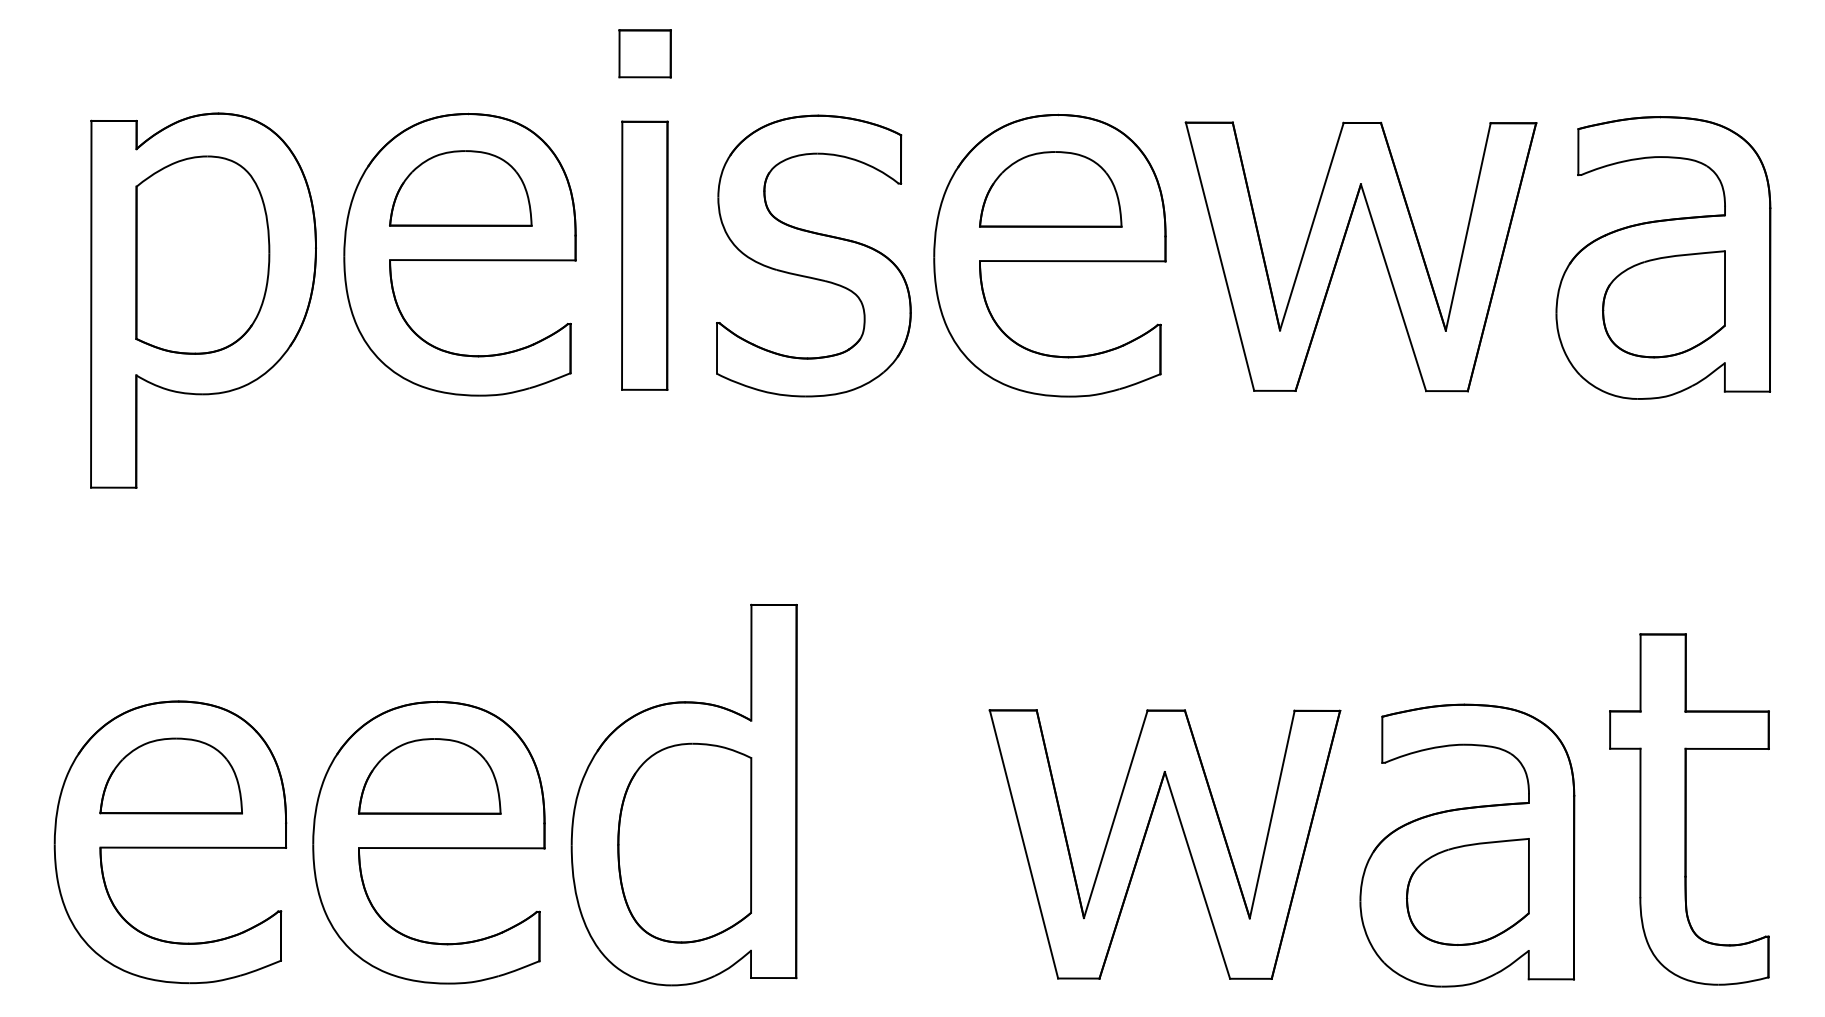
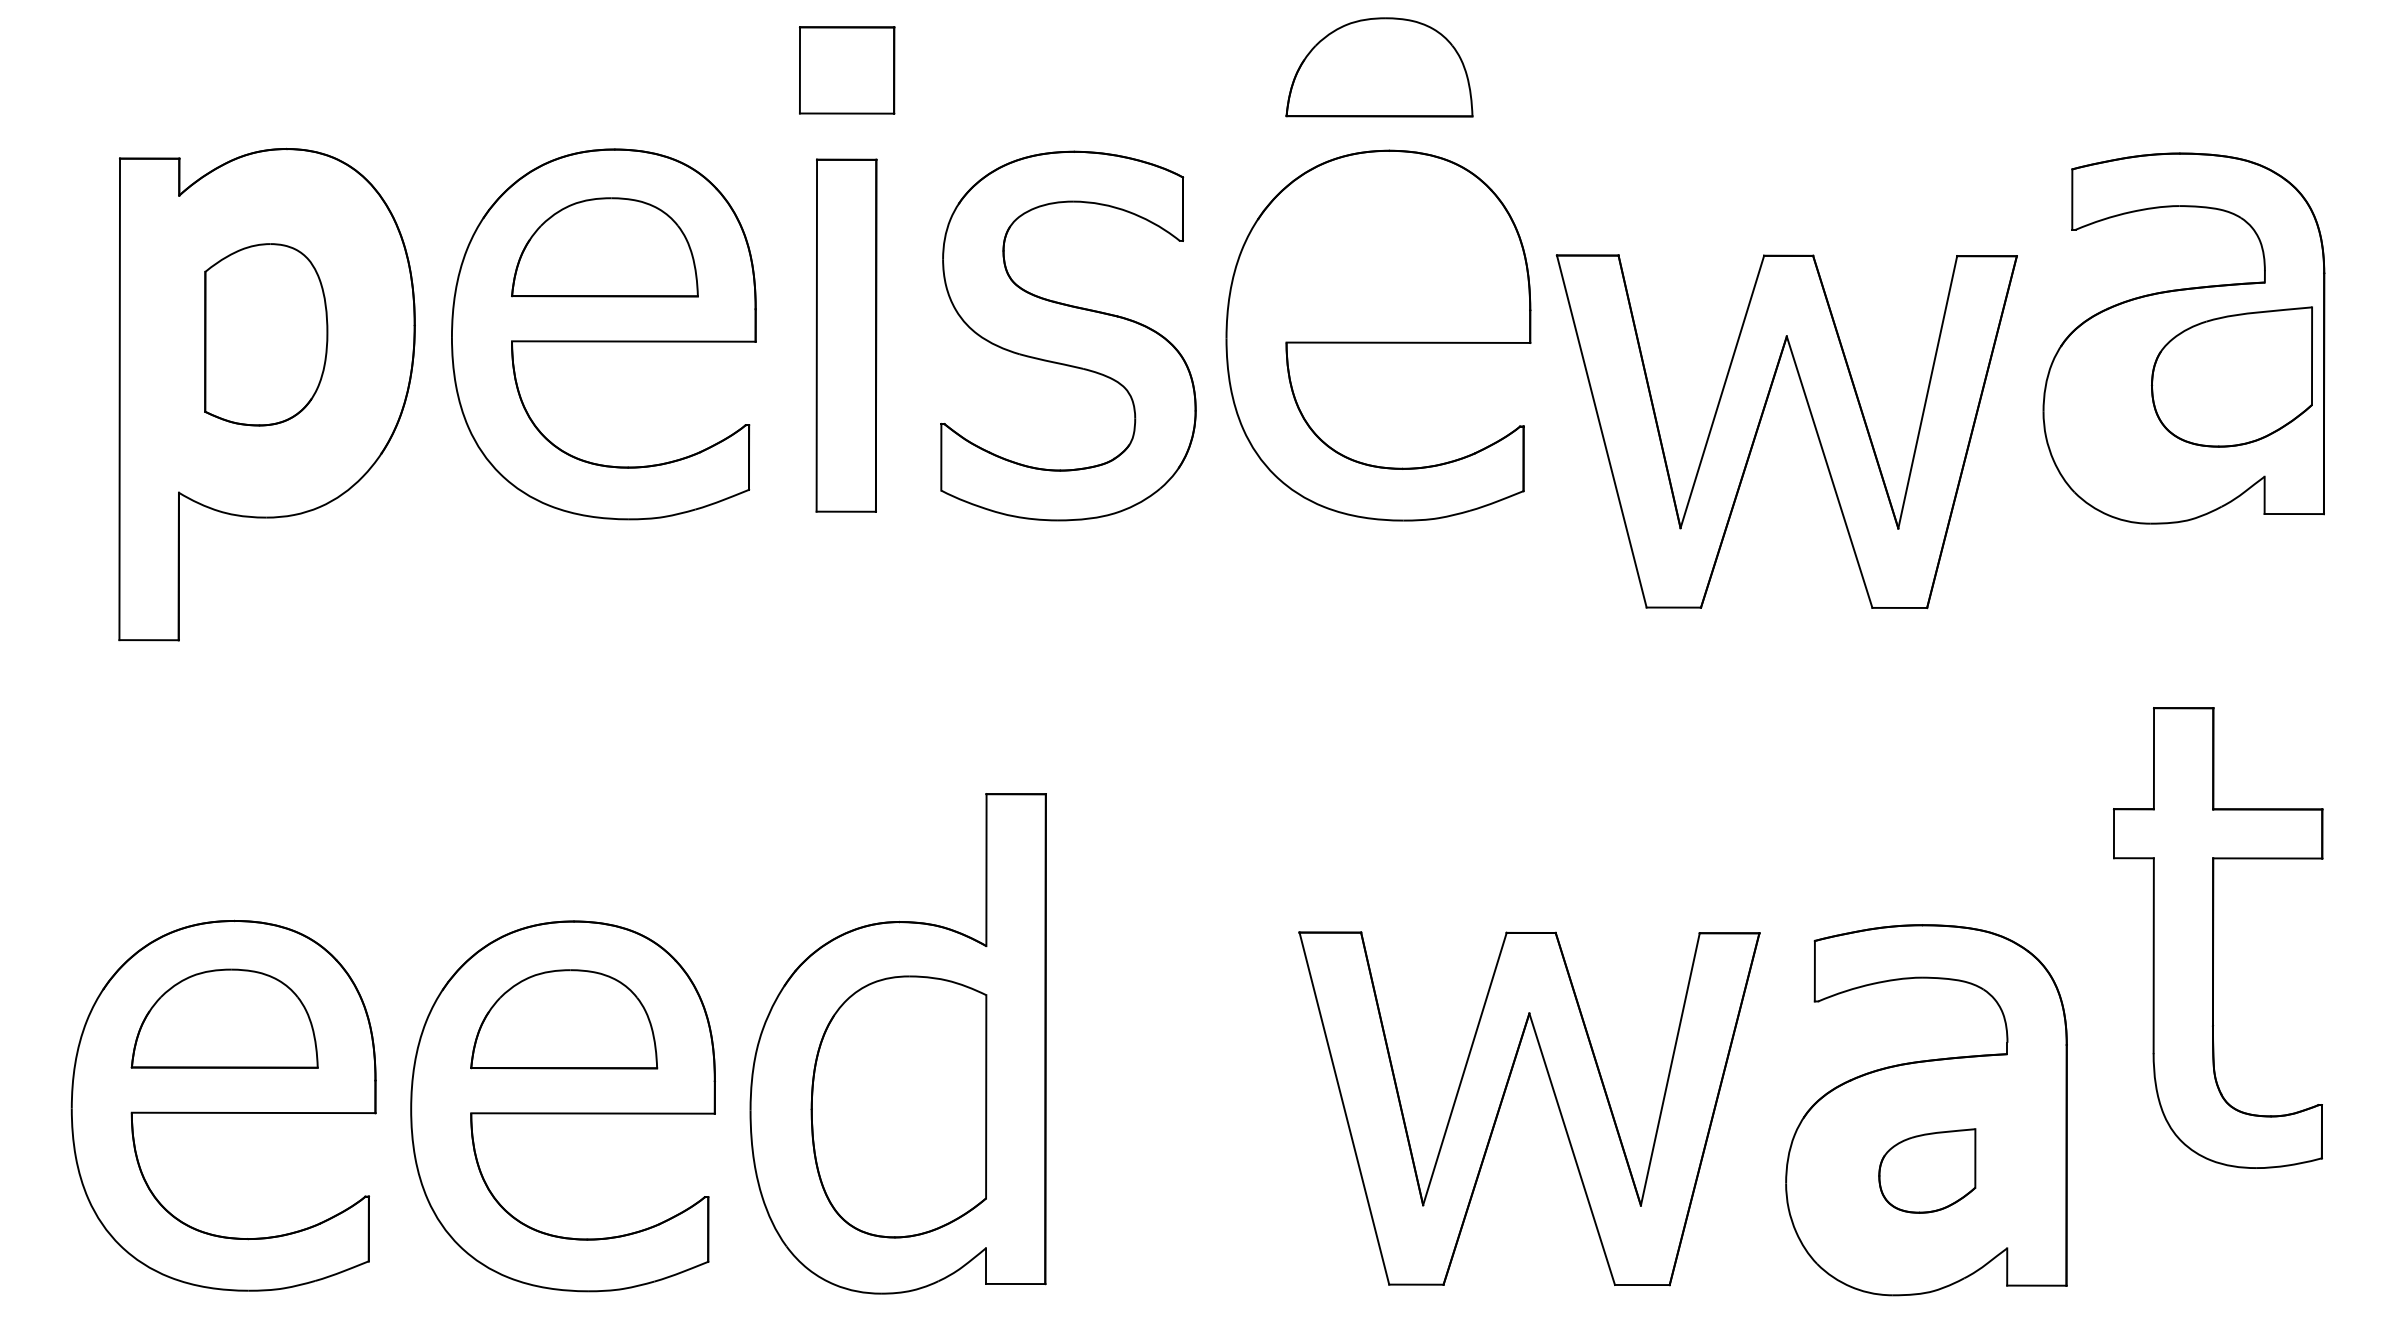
part: (644, 53) -> (846, 70), size x1.4
part: (1050, 189) -> (1379, 67), moved
part: (1341, 250) -> (1761, 423), moved
part: (202, 254) -> (265, 333), size x0.7
part: (1663, 304) -> (2231, 377), moved
part: (1689, 809) -> (2218, 937), moved
part: (1467, 891) -> (1926, 1170), size x0.6

